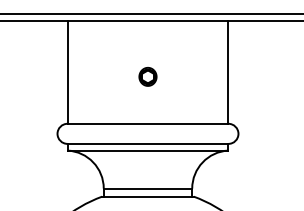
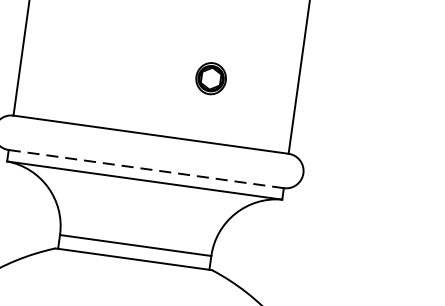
part: (147, 76) -> (210, 77), moved
line: (148, 143) -> (147, 168), solid -> dashed

